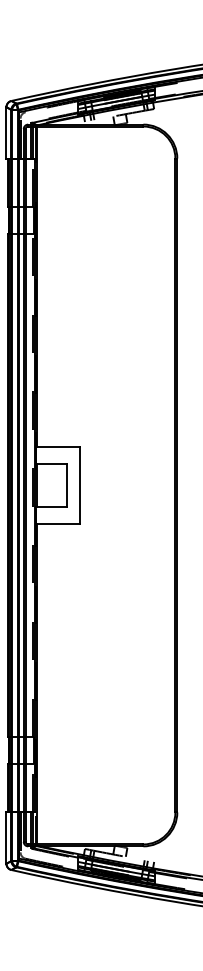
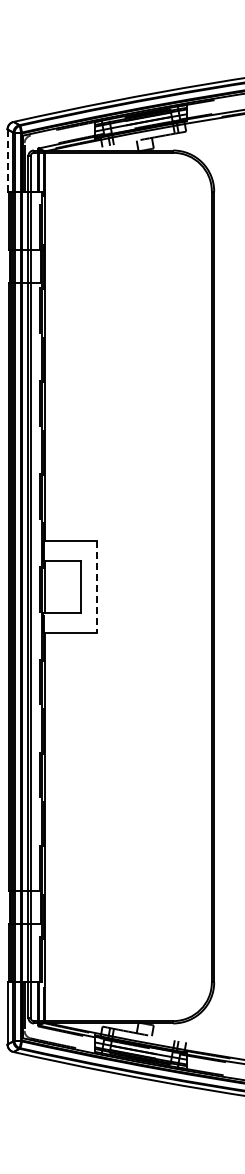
line: (6, 132) -> (7, 160), solid -> dashed
line: (80, 485) -> (96, 587), solid -> dashed

